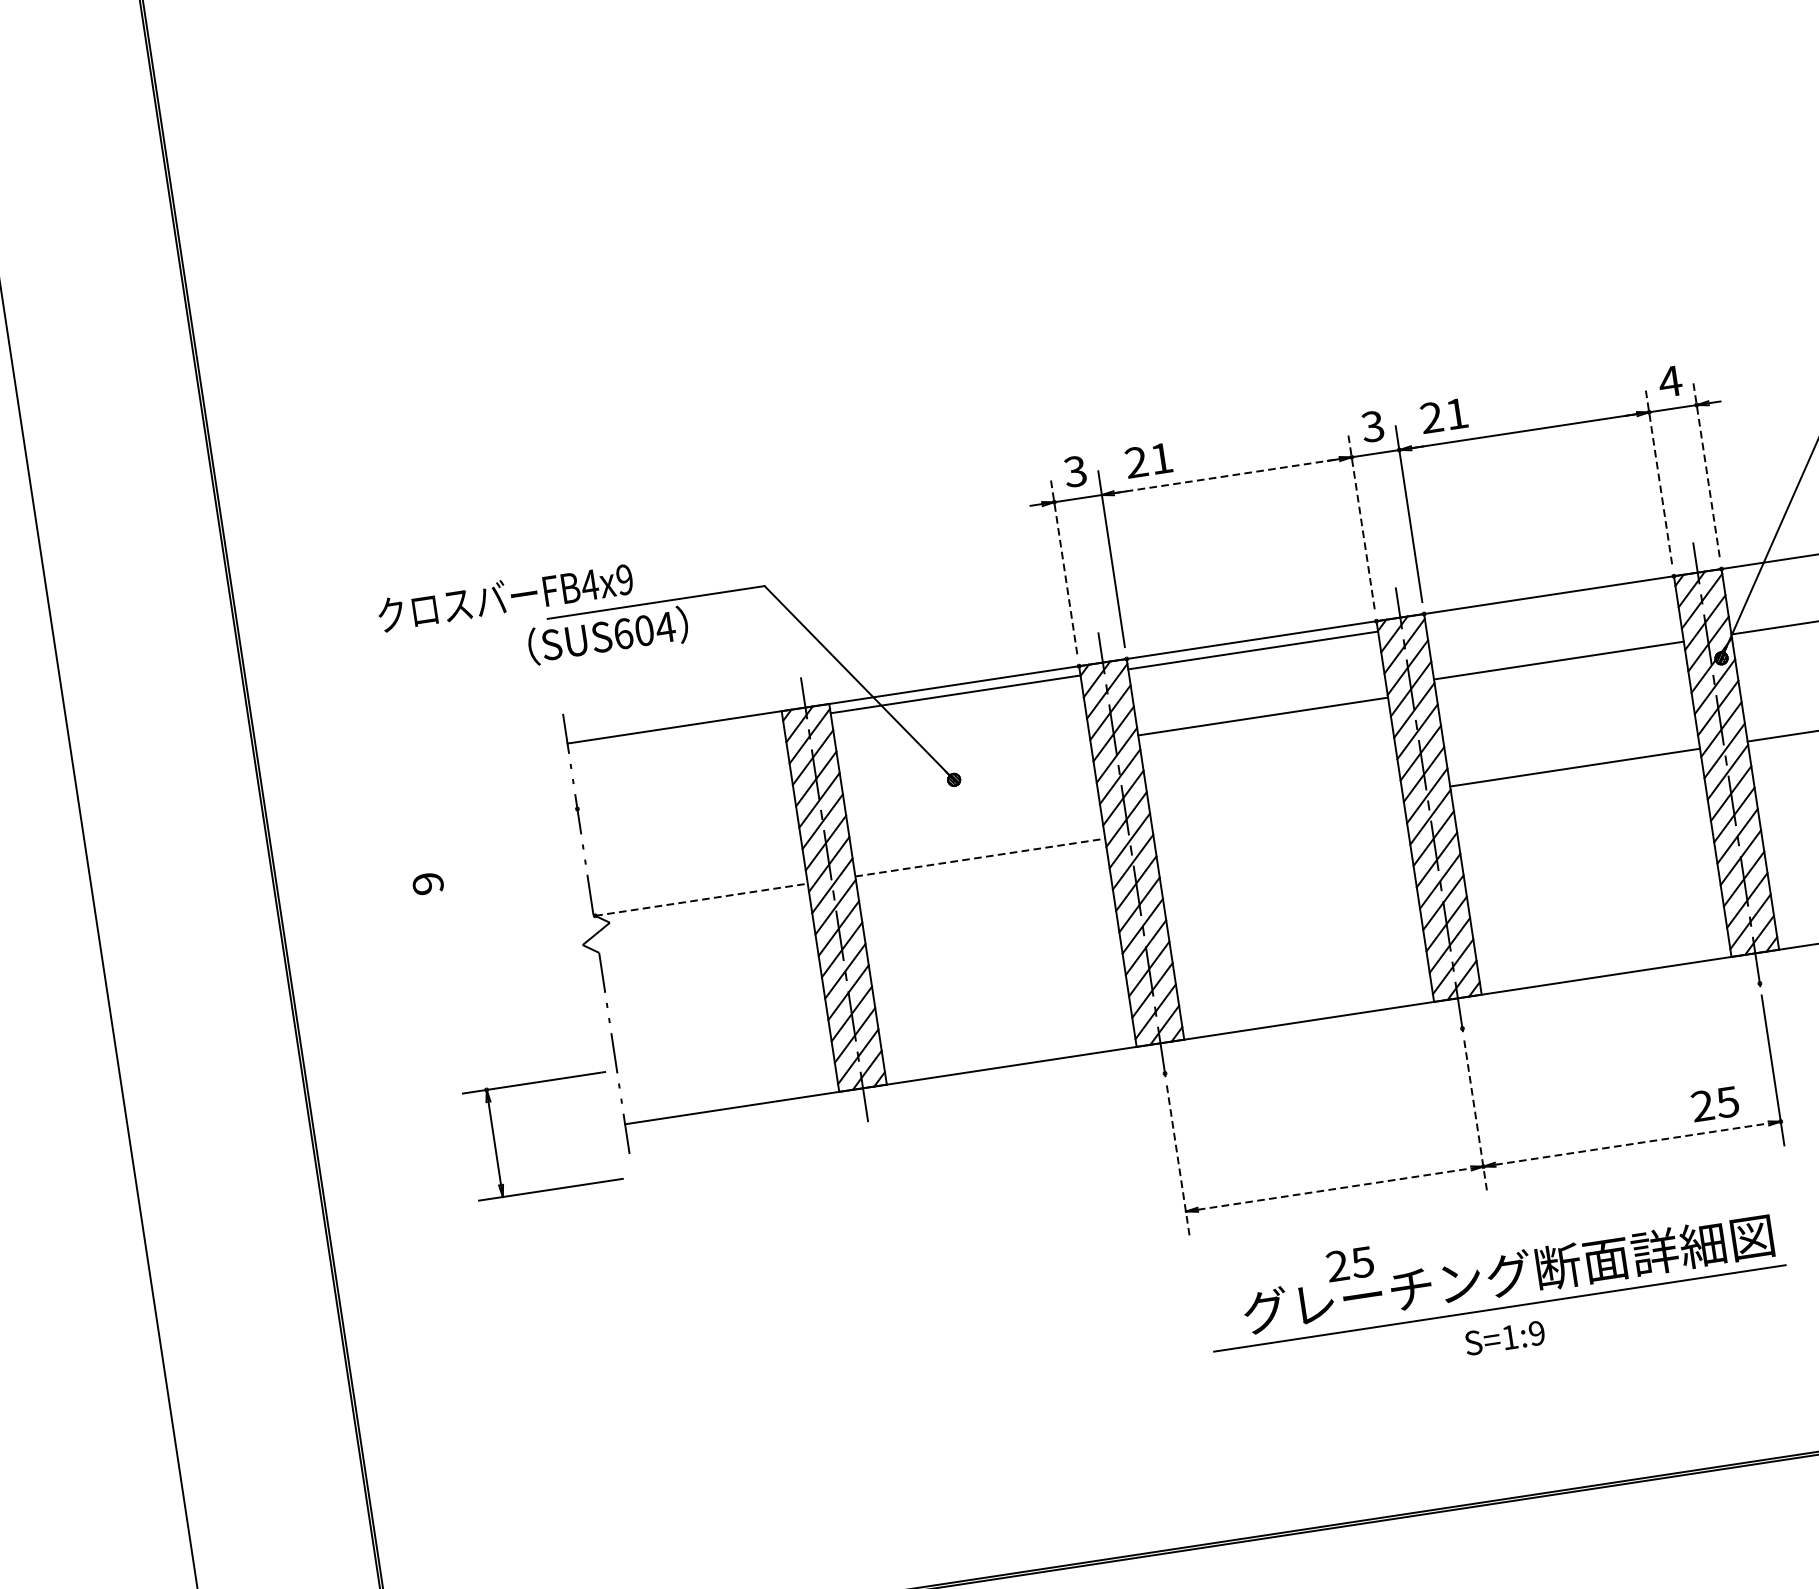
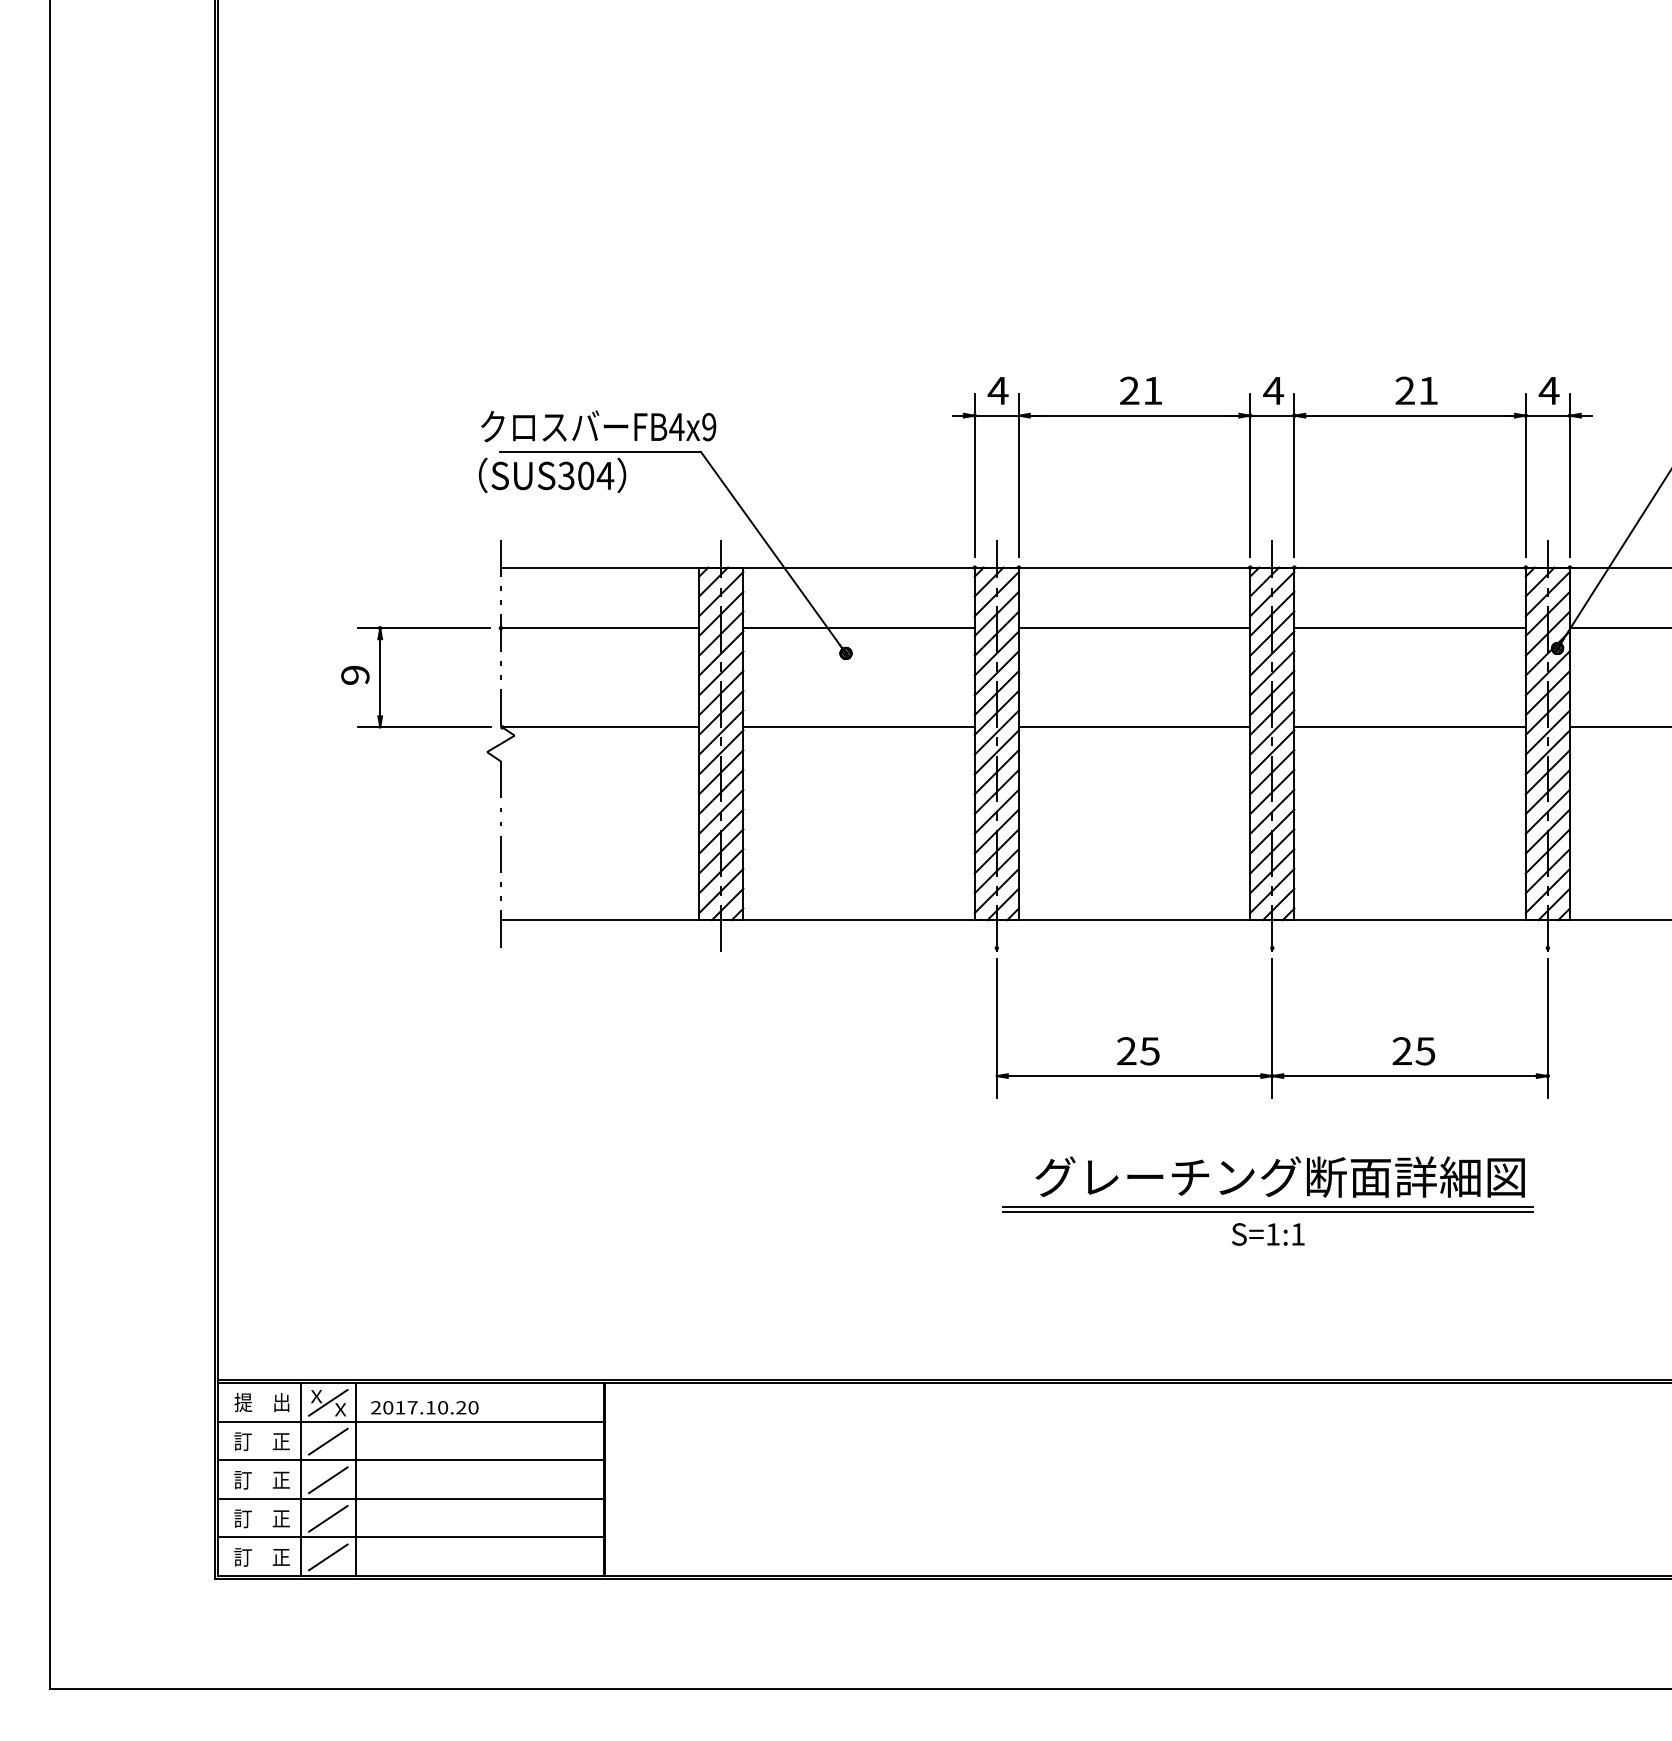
text: (1443, 415) -> (1416, 390), moved
text: (1372, 426) -> (1273, 390), 3 -> 4
text: (1148, 460) -> (1140, 390), moved
line: (1705, 468) -> (1569, 474), dashed -> solid
text: (1074, 471) -> (997, 390), 3 -> 4
line: (1226, 475) -> (1134, 415), dashed -> solid
line: (1658, 475) -> (1525, 474), dashed -> solid
line: (1361, 520) -> (1250, 474), dashed -> solid
line: (1063, 565) -> (974, 474), dashed -> solid
text: (505, 597) -> (598, 426), moved
text: (623, 633) -> (566, 475), SUS604 -> SUS304
line: (1253, 650) -> (1134, 628), moved
line: (955, 694) -> (858, 628), moved
line: (1263, 716) -> (1134, 727), moved
line: (683, 793) -> (599, 628), added
line: (980, 857) -> (859, 727), dashed -> solid
line: (702, 899) -> (601, 727), dashed -> solid
text: (1714, 1104) -> (1413, 1051), moved
line: (1475, 1116) -> (1272, 1029), dashed -> solid
part: (495, 1143) -> (380, 677), moved
line: (1632, 1144) -> (1410, 1076), dashed -> solid
line: (1177, 1161) -> (996, 1029), dashed -> solid
line: (1334, 1189) -> (1134, 1076), dashed -> solid
text: (1350, 1264) -> (1138, 1051), moved
line: (1500, 1314) -> (1267, 1212), added
text: (1536, 1333) -> (1297, 1234), S=1:9 -> S=1:1

